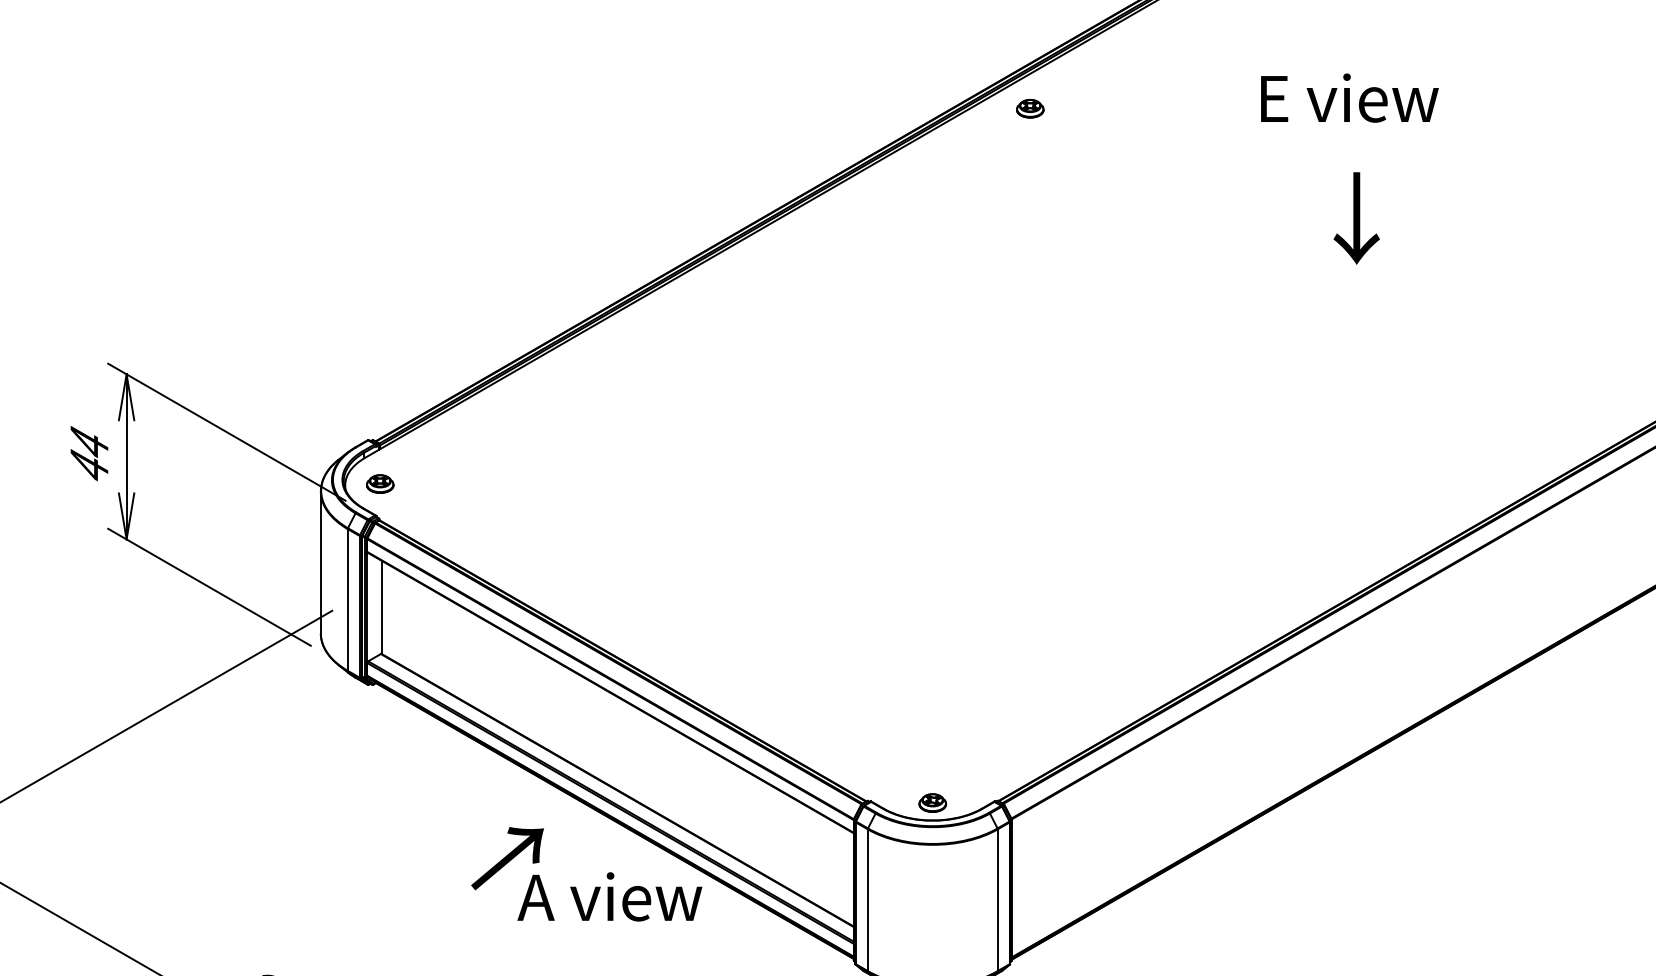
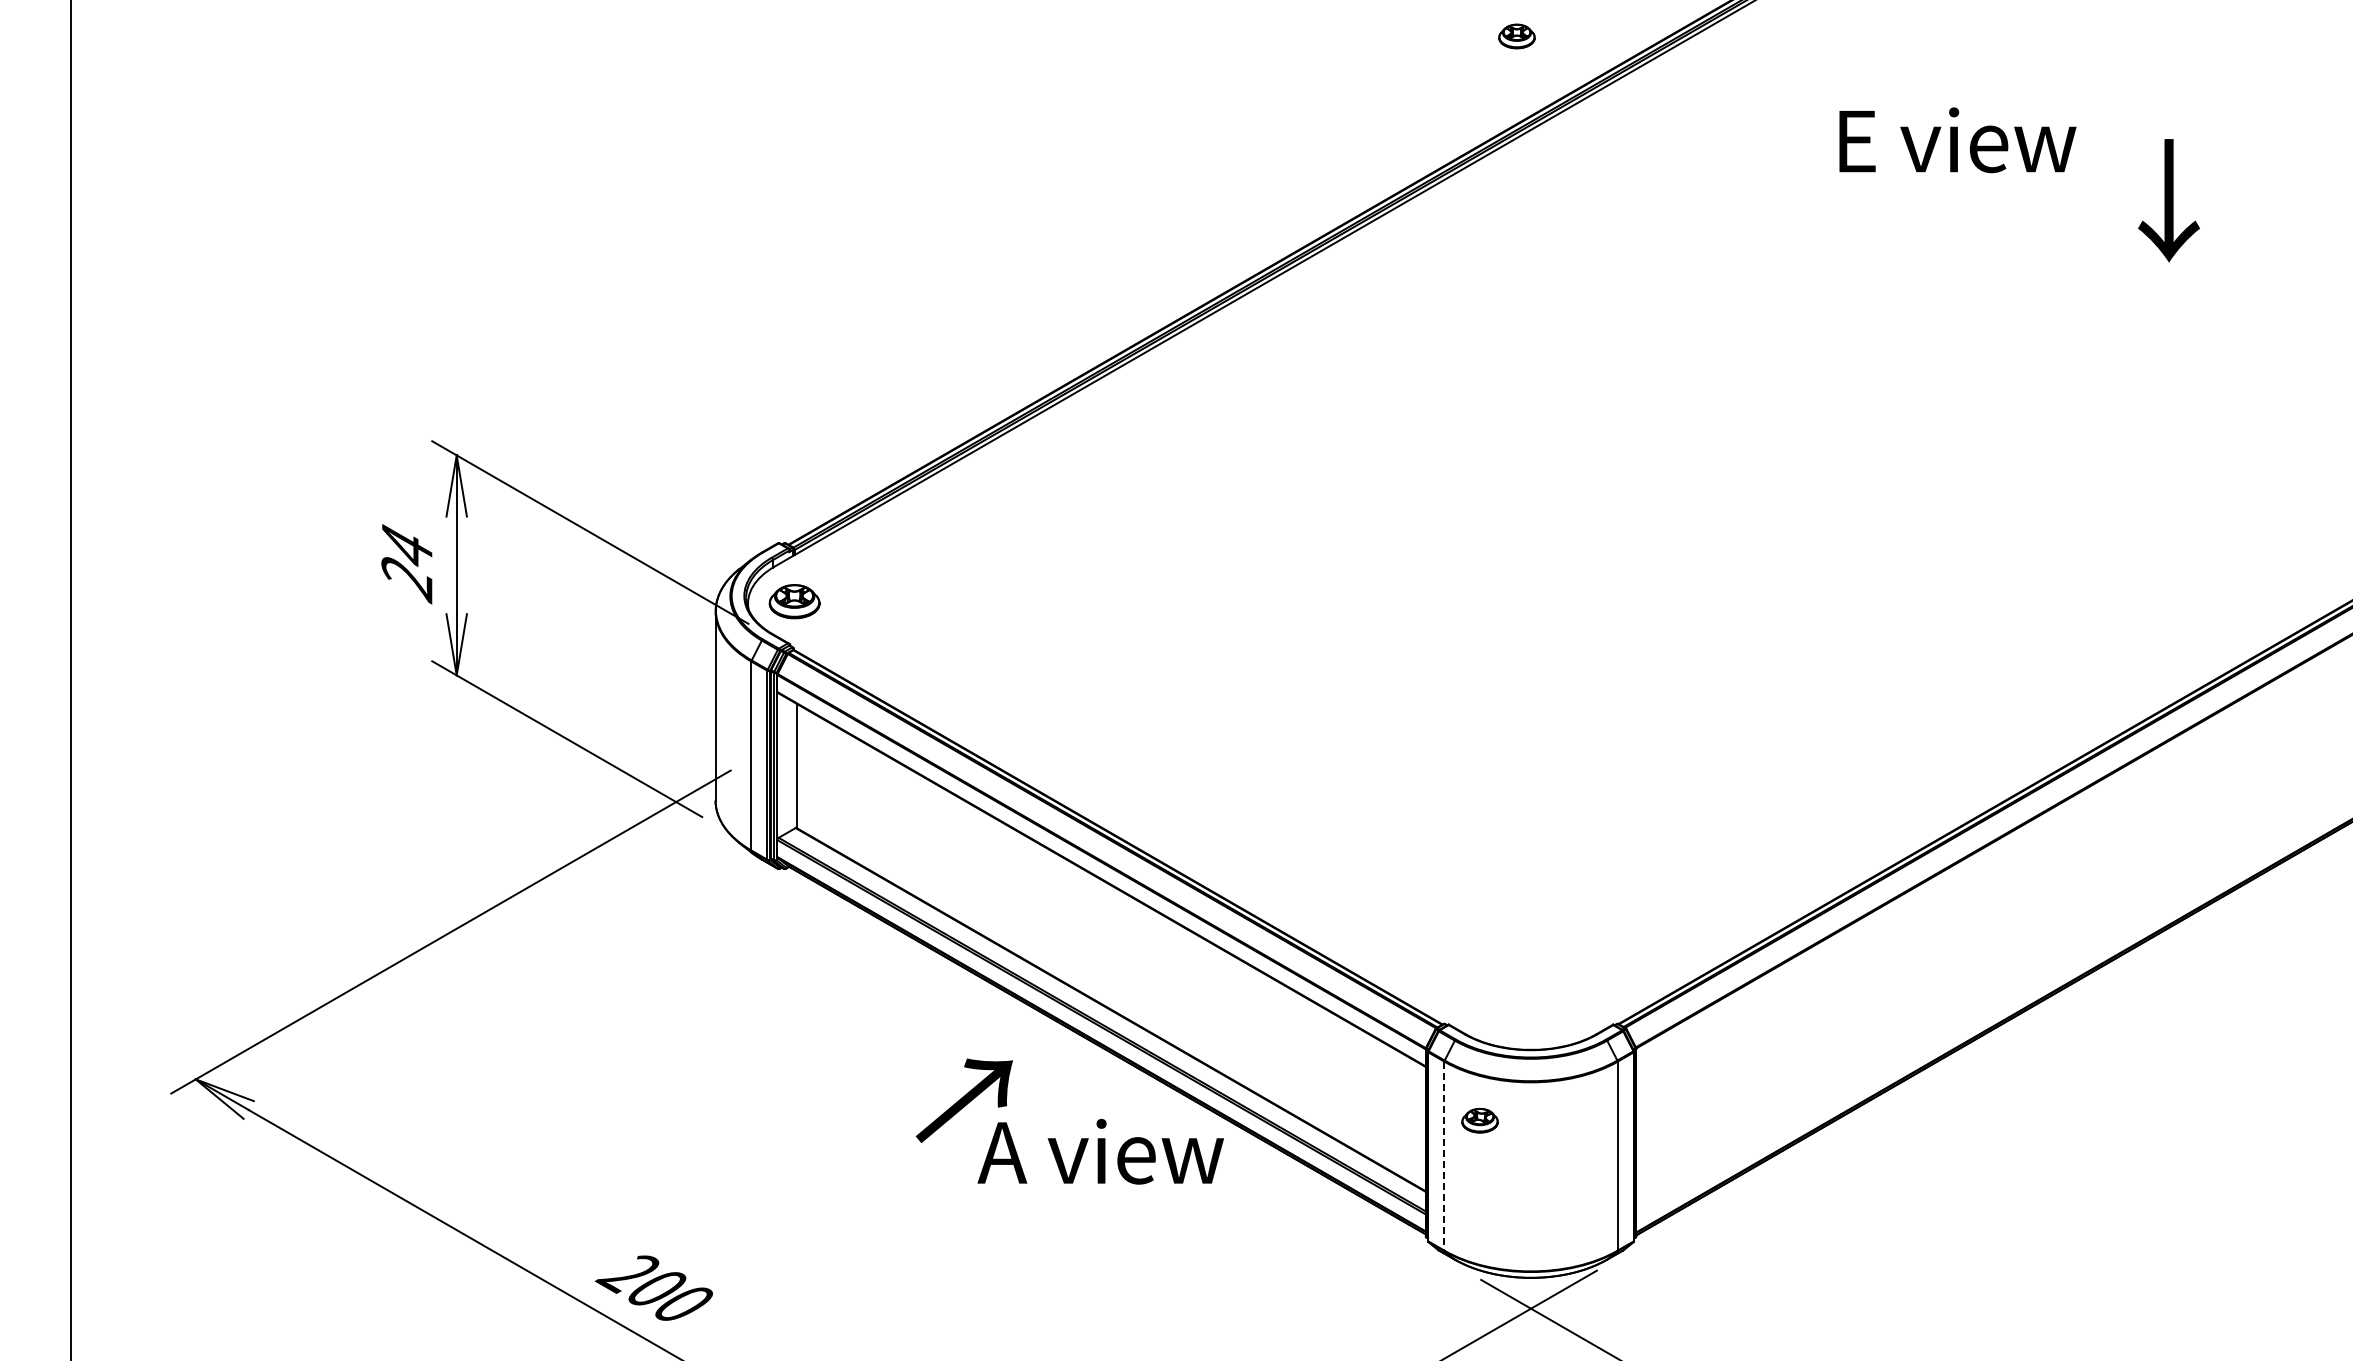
text: (1349, 98) -> (1957, 140), moved
part: (1029, 108) -> (1516, 36), moved
text: (1356, 218) -> (2168, 200), moved
text: (88, 467) -> (406, 579), 44 -> 24
part: (380, 483) -> (794, 601), size x1.4
part: (932, 802) -> (1479, 1120), moved
line: (867, 900) -> (1444, 1156), solid -> dashed

